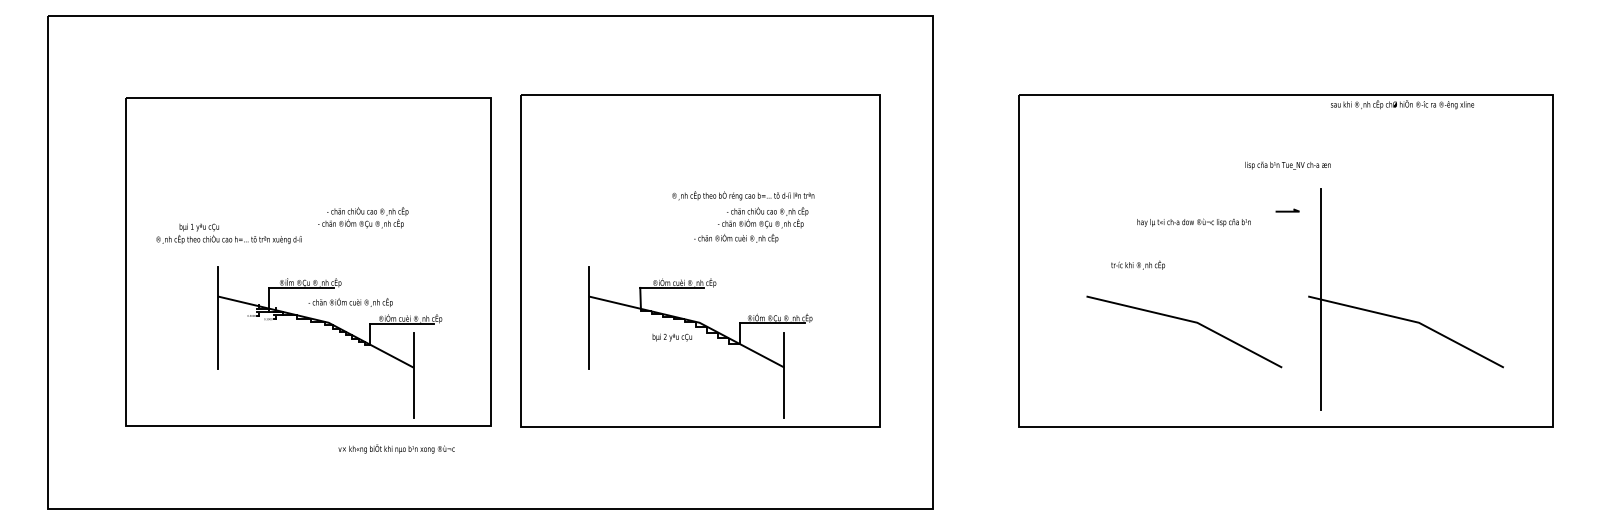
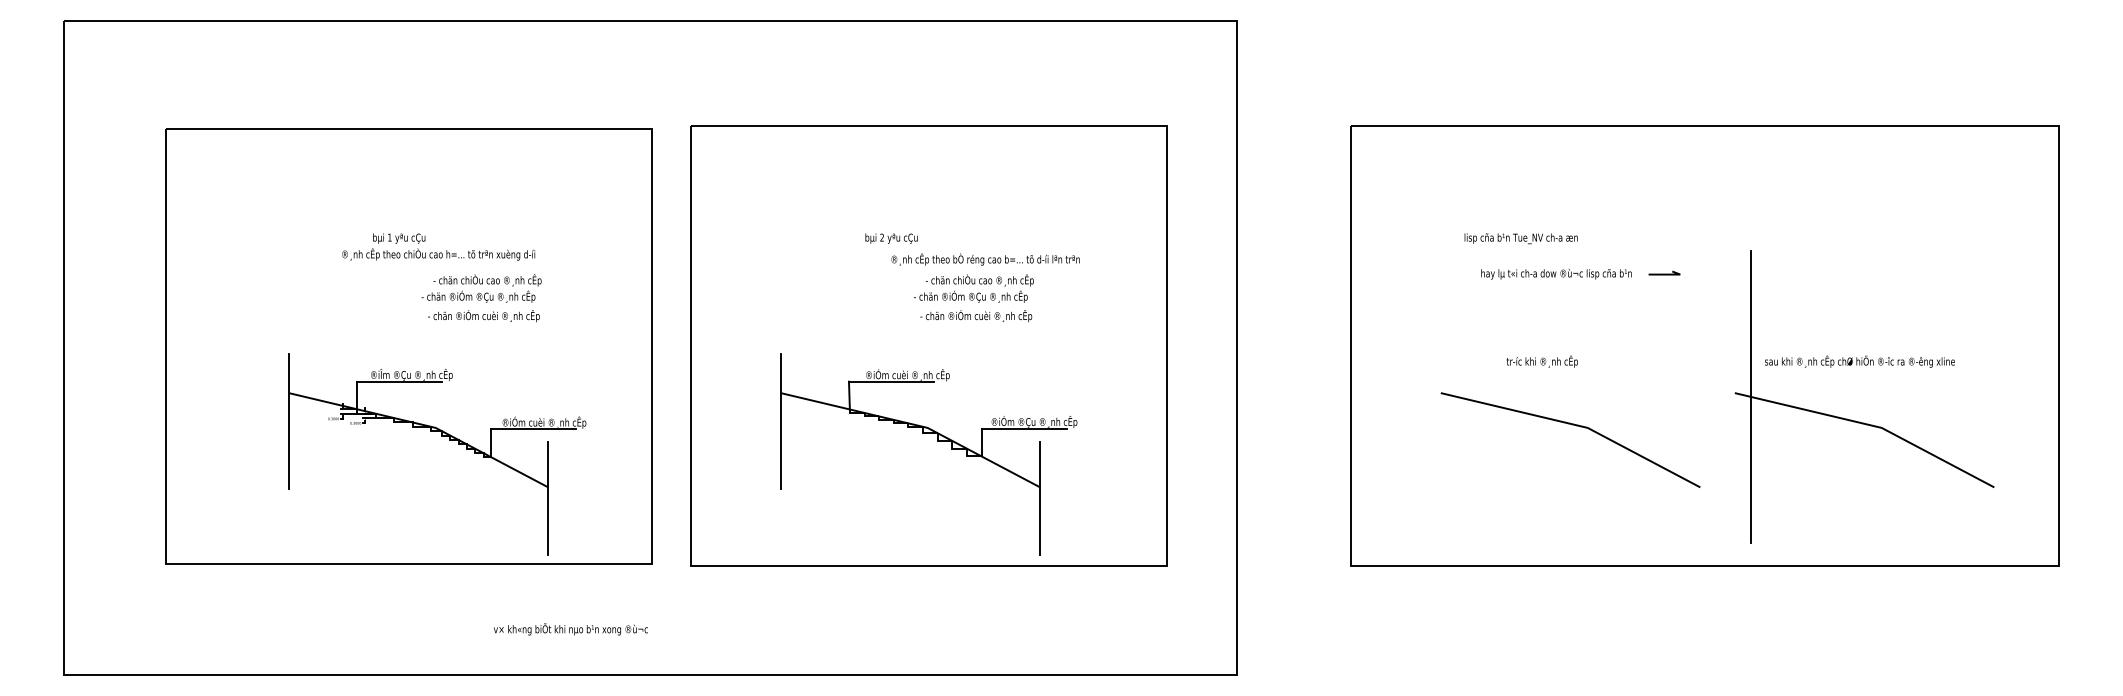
text: (1402, 104) -> (1859, 361), moved
text: (1287, 165) -> (1520, 238), moved
line: (1287, 210) -> (1664, 273), moved
text: (762, 217) -> (973, 288), moved
text: (1194, 222) -> (1556, 274), moved
text: (228, 233) -> (438, 246), moved
text: (1137, 265) -> (1541, 361), moved
text: (350, 302) -> (483, 316), moved
text: (672, 337) -> (891, 238), moved
text: (396, 449) -> (570, 629), moved

